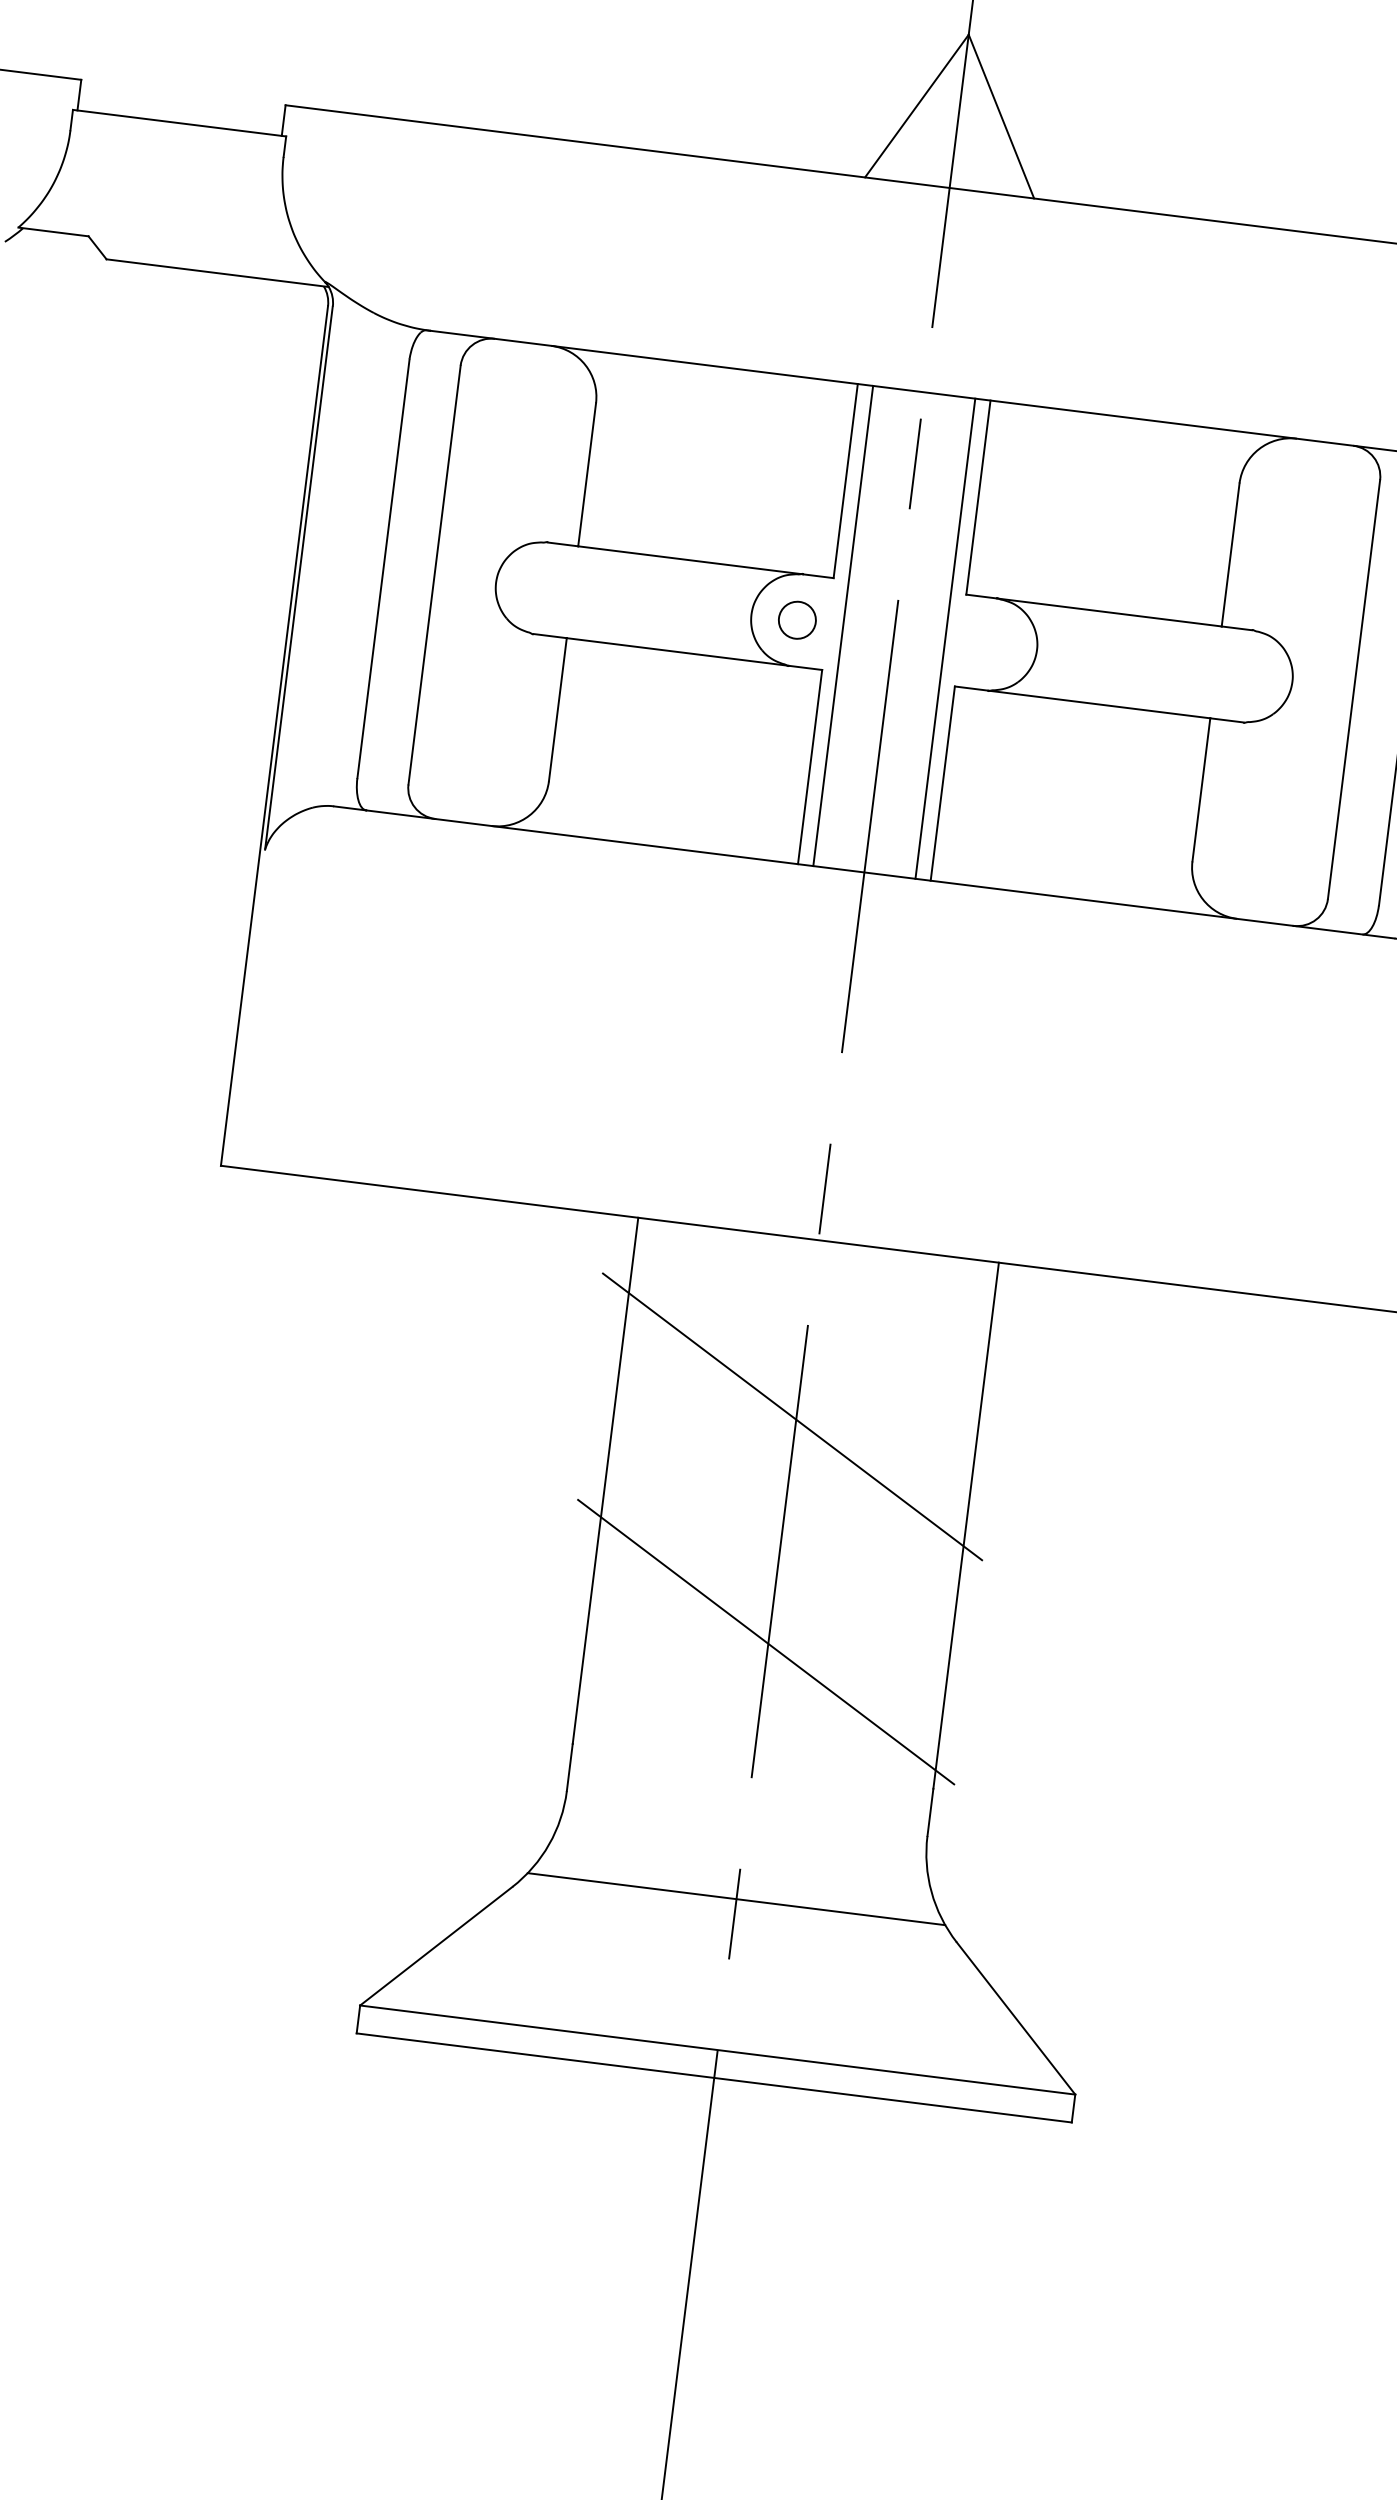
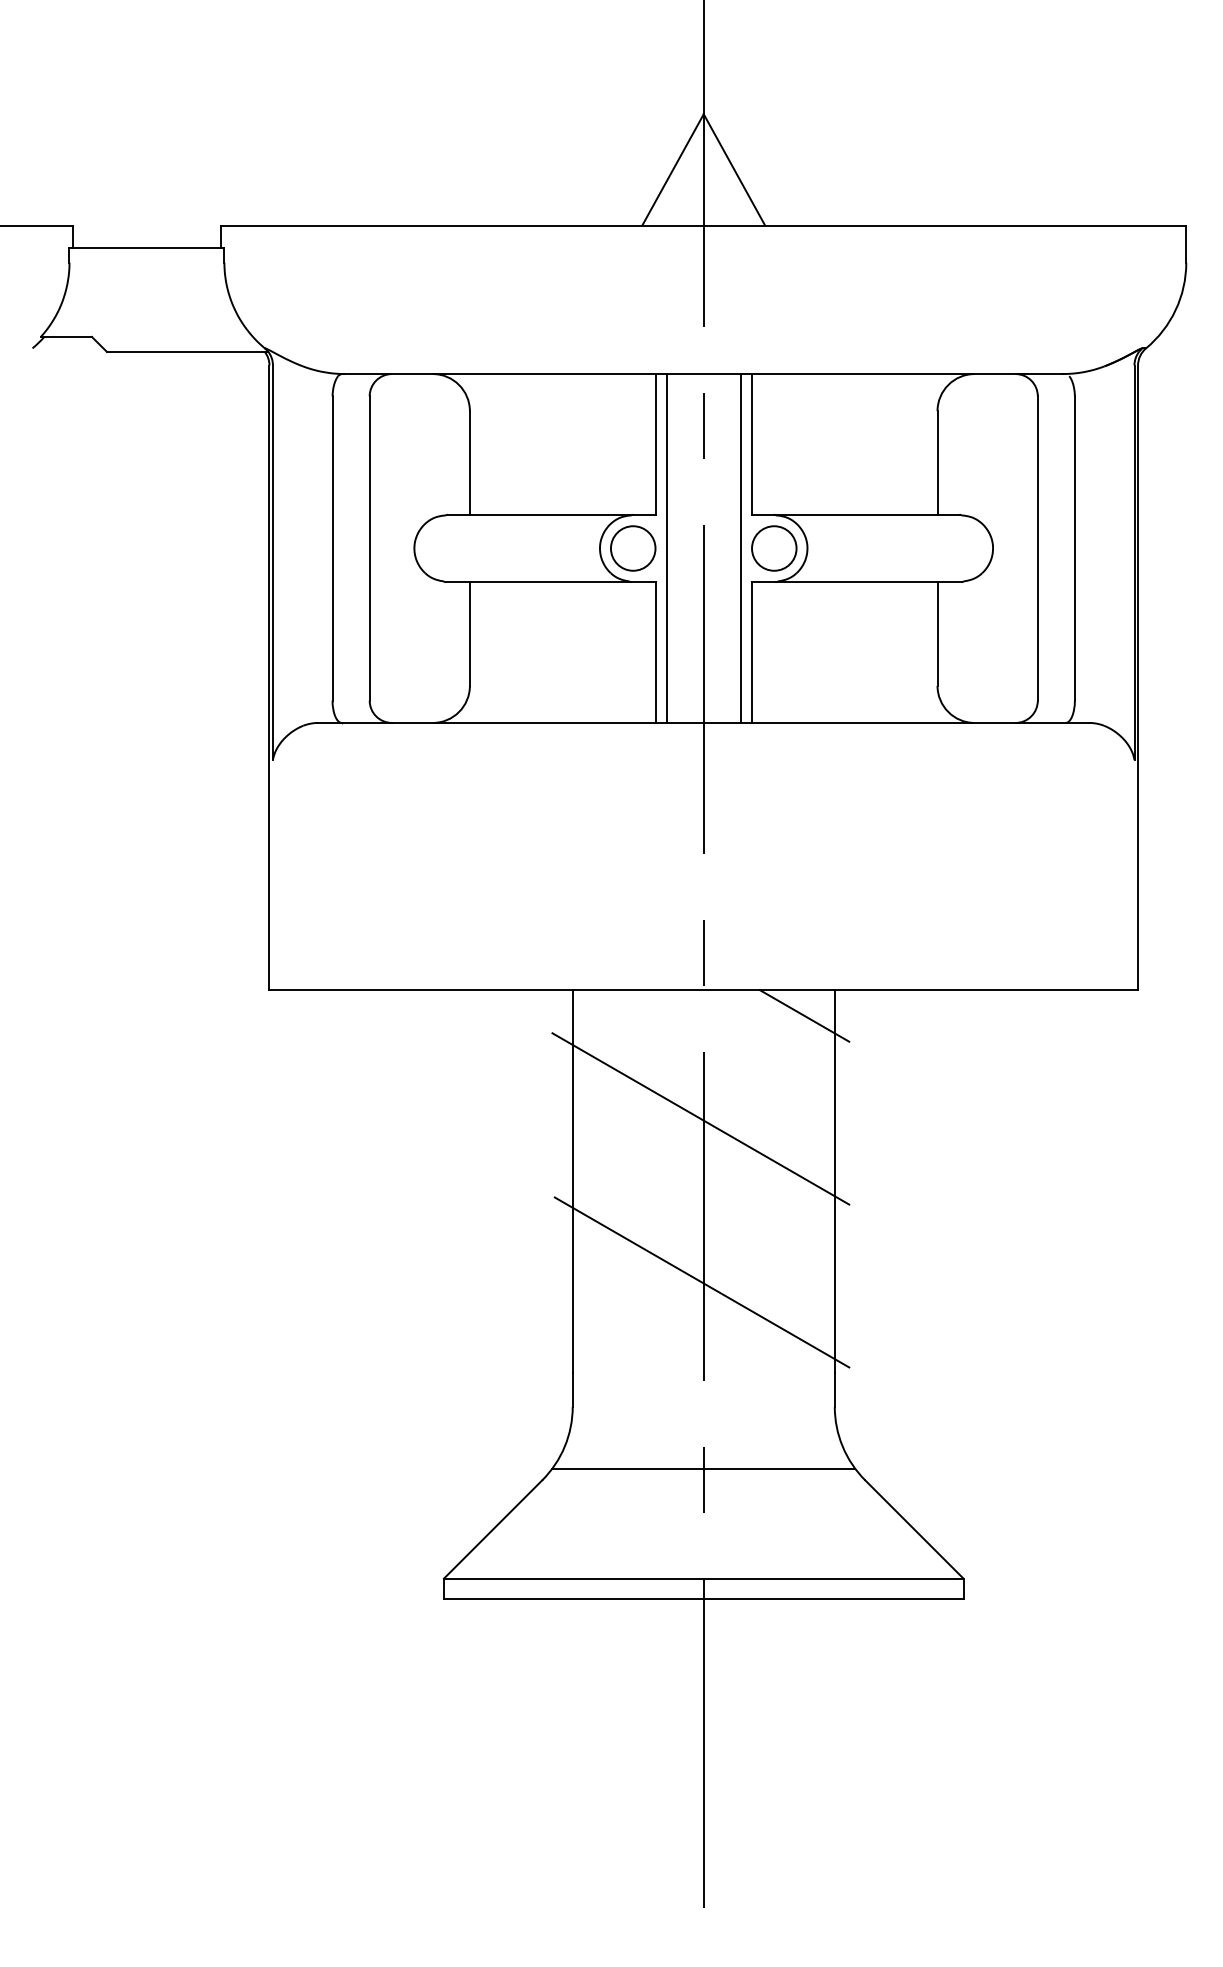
circle: (797, 620) -> (633, 548), size x1.67
circle: (991, 644) -> (774, 548), added
line: (952, 1292) -> (804, 1015), added

